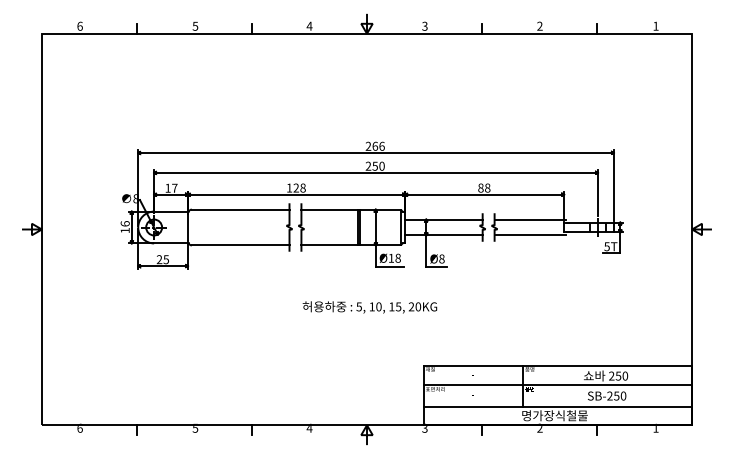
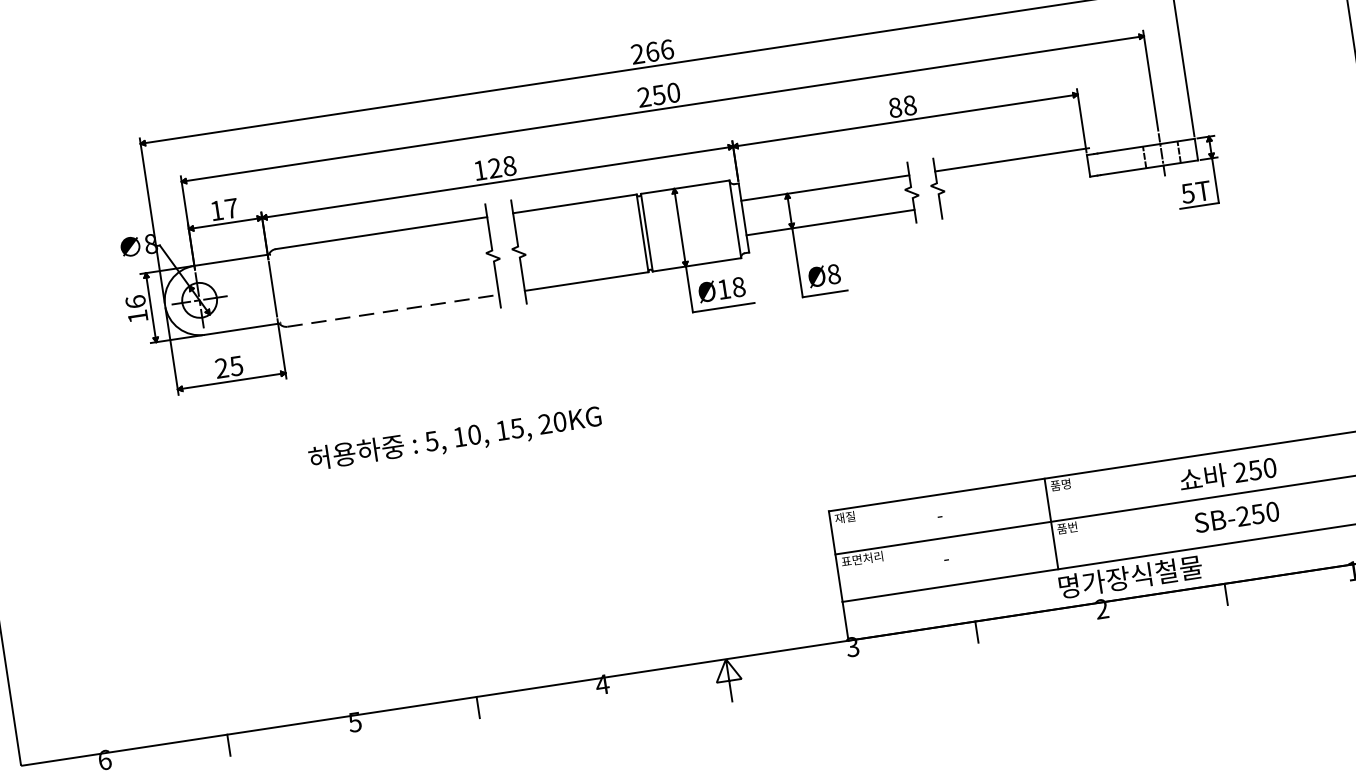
line: (529, 235) -> (1016, 194), removed
line: (240, 245) -> (392, 311), solid -> dashed
text: (369, 307) -> (454, 439), moved

